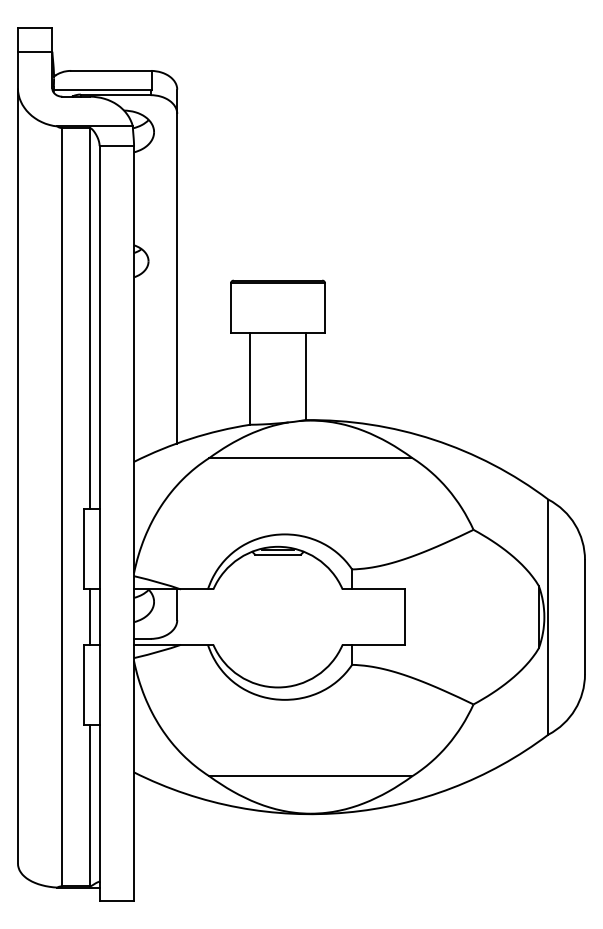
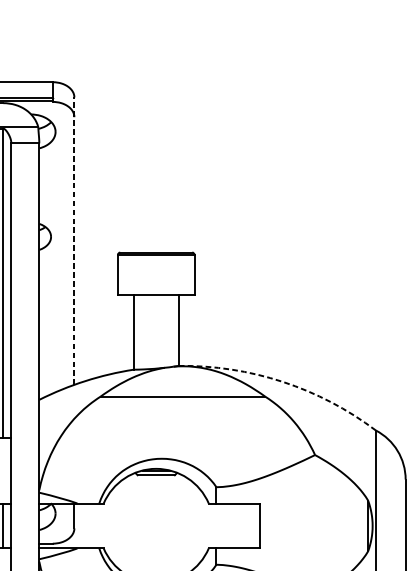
line: (177, 266) -> (74, 241), solid -> dashed
arc: (433, 439) -> (282, 381), solid -> dashed

